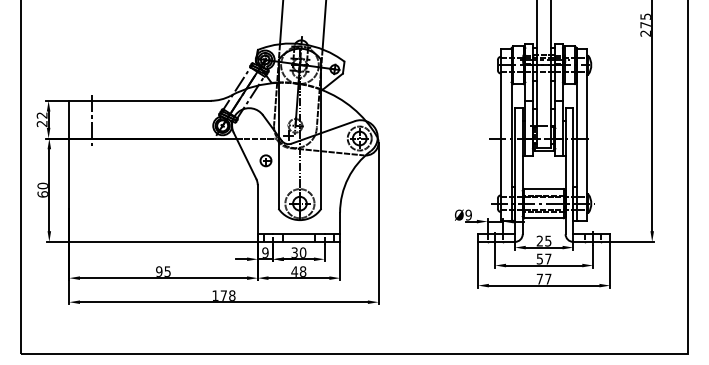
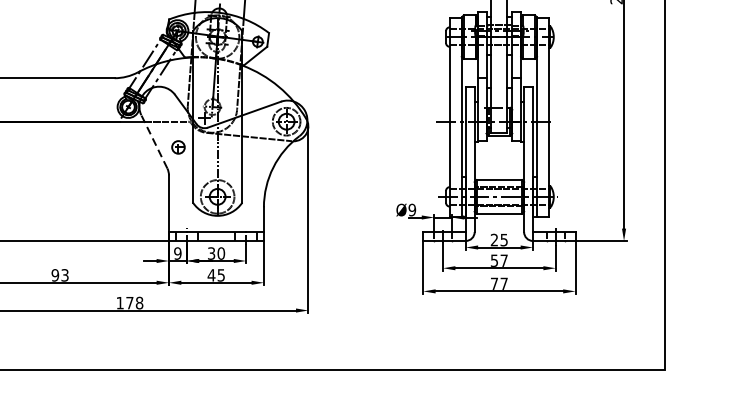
line: (245, 155) -> (154, 141), solid -> dashed
text: (167, 271) -> (64, 275), 95 -> 93
text: (302, 271) -> (220, 275), 48 -> 45

